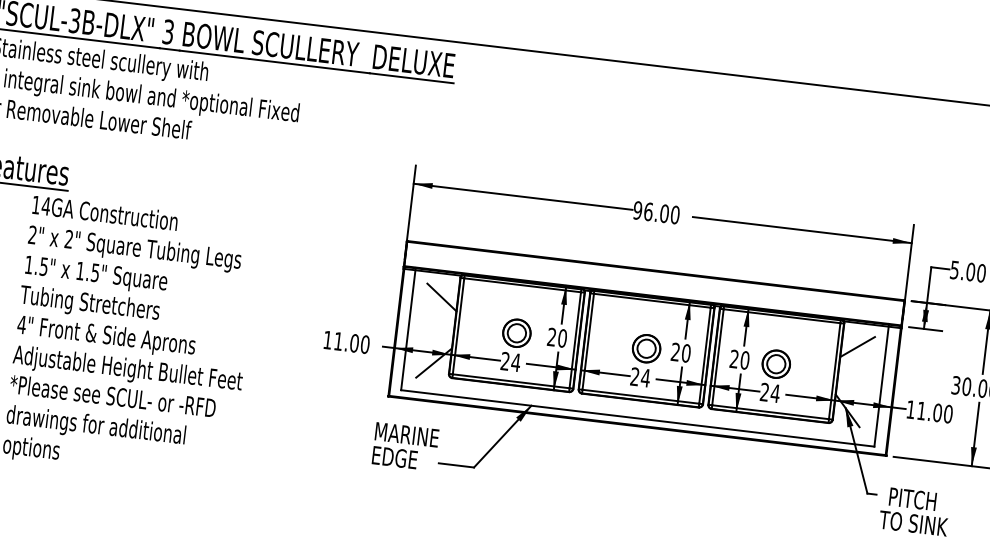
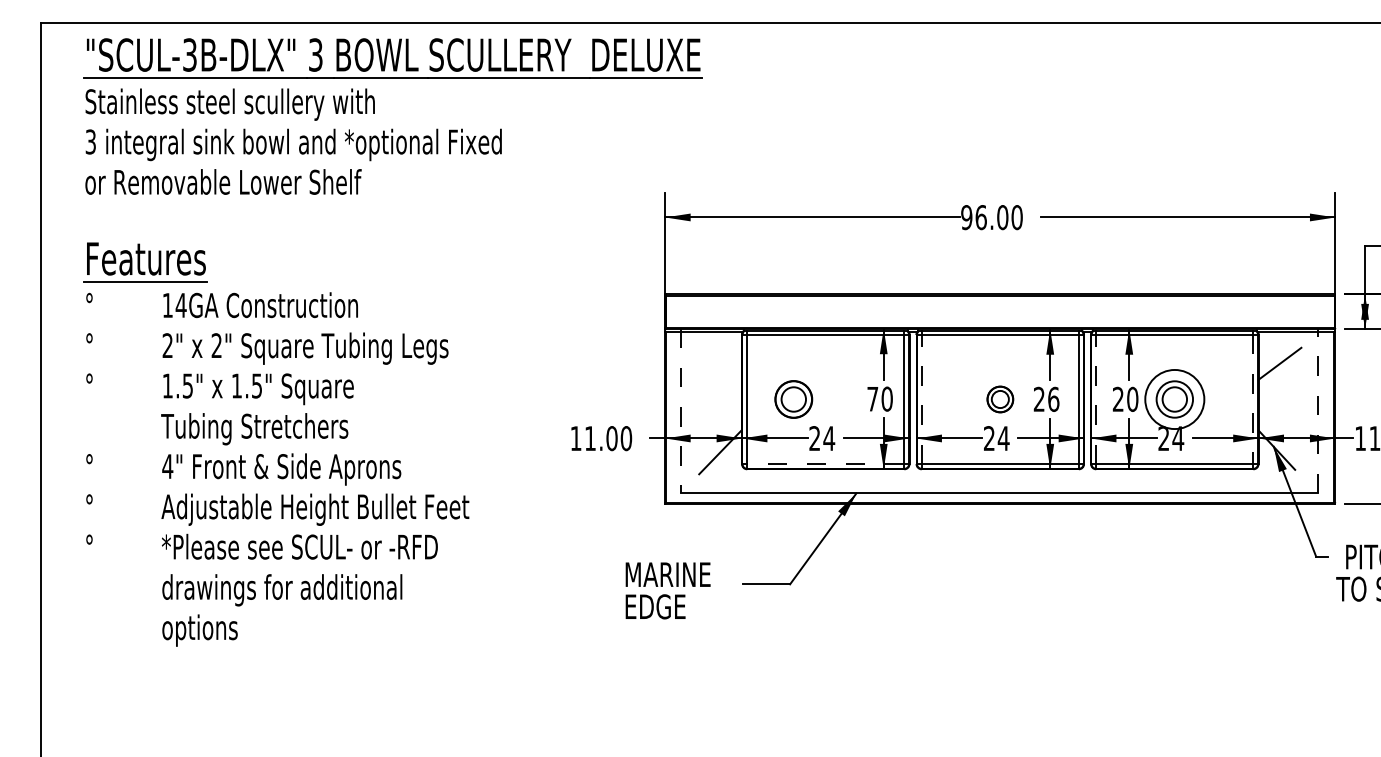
line: (441, 297) -> (720, 363), removed
line: (408, 329) -> (681, 411), solid -> dashed
part: (516, 333) -> (793, 399), moved
text: (551, 336) -> (872, 398), 20 -> 70
line: (588, 341) -> (921, 399), solid -> dashed
part: (646, 348) -> (1000, 399), size x0.7
text: (686, 352) -> (1053, 398), 20 -> 26
line: (718, 357) -> (1096, 399), solid -> dashed
circle: (776, 364) -> (1174, 399), size x1.6
line: (834, 371) -> (1253, 399), solid -> dashed
line: (510, 381) -> (825, 464), solid -> dashed
line: (881, 385) -> (1317, 410), solid -> dashed
text: (405, 446) -> (667, 590), moved

